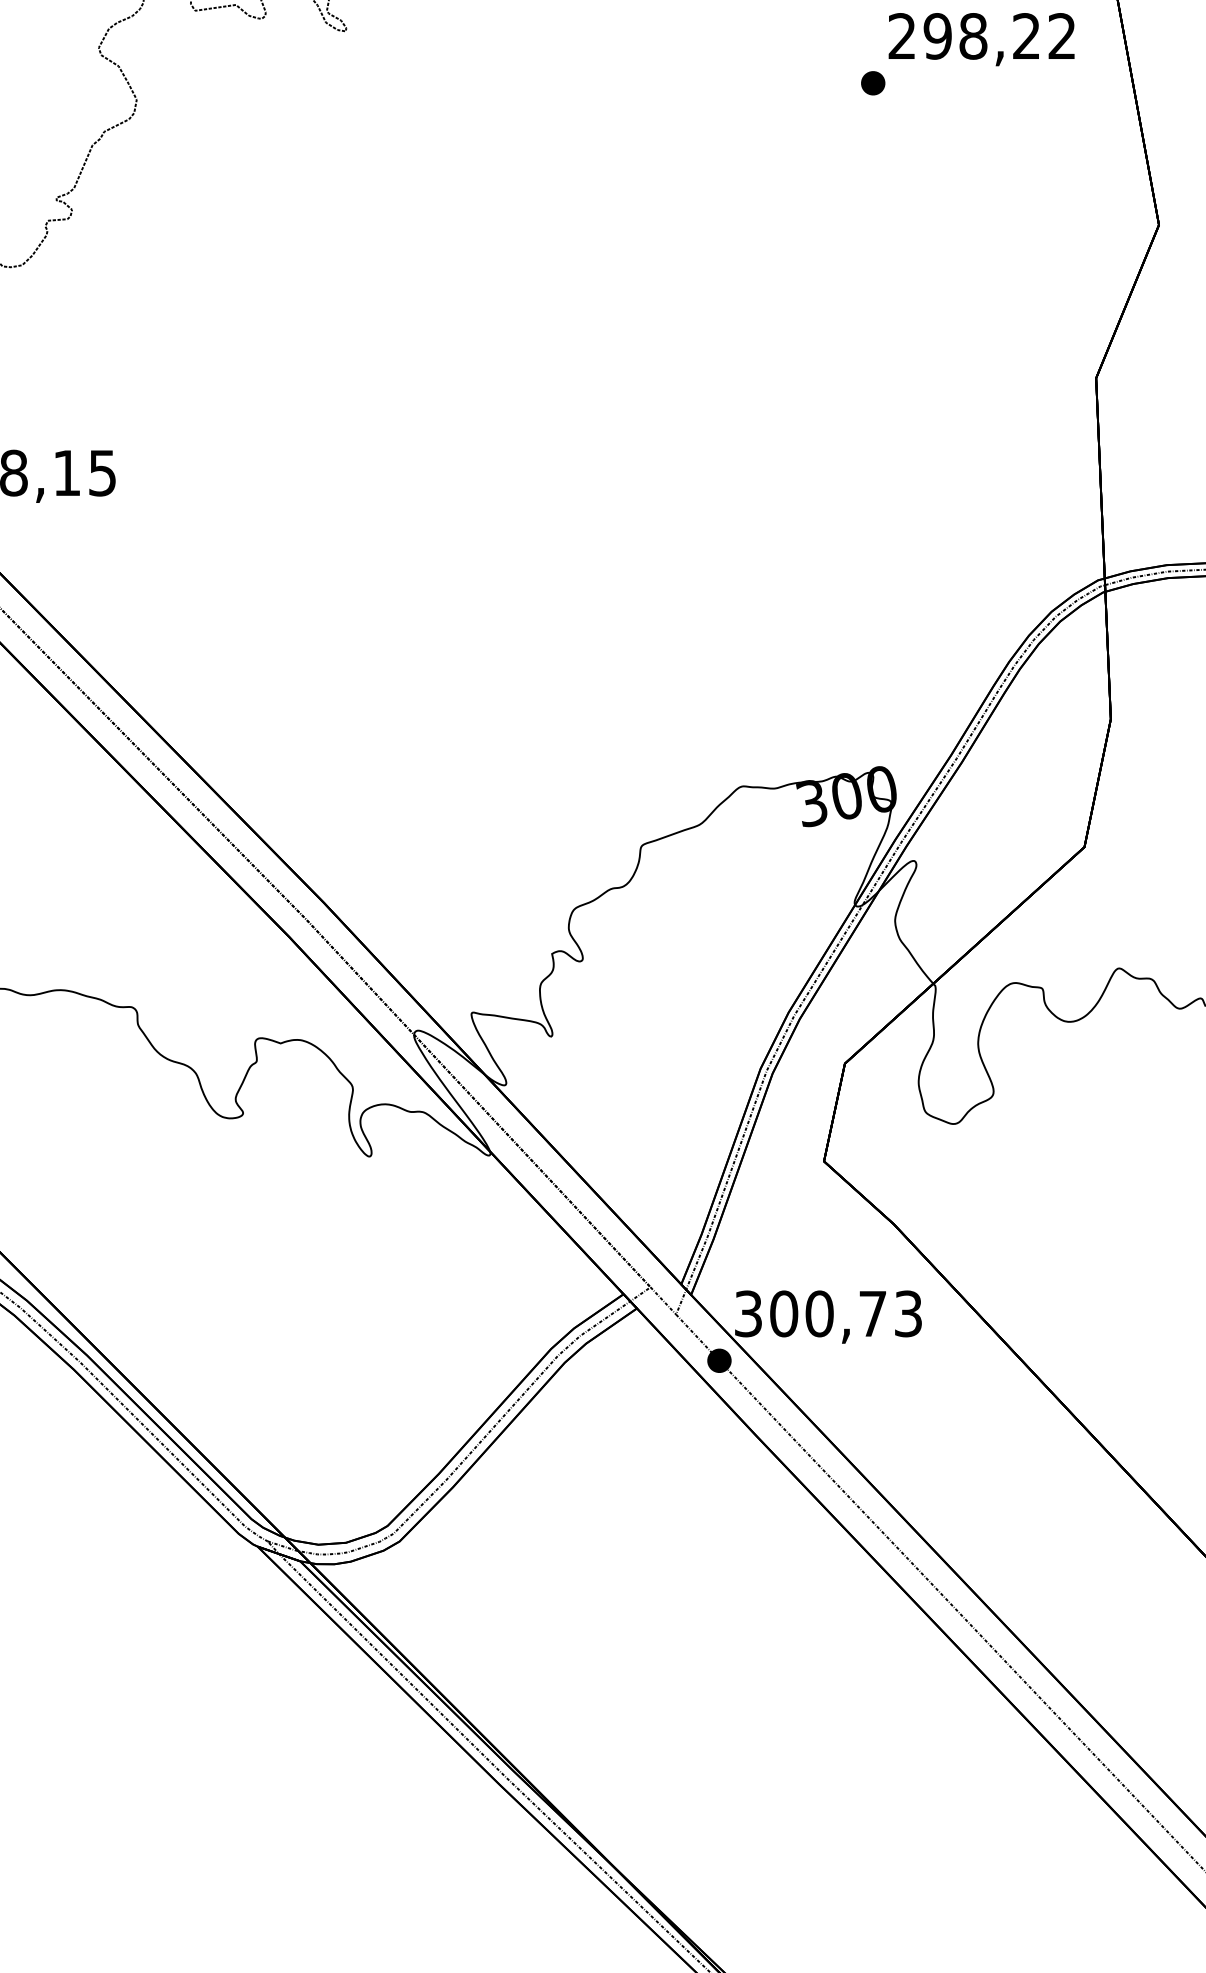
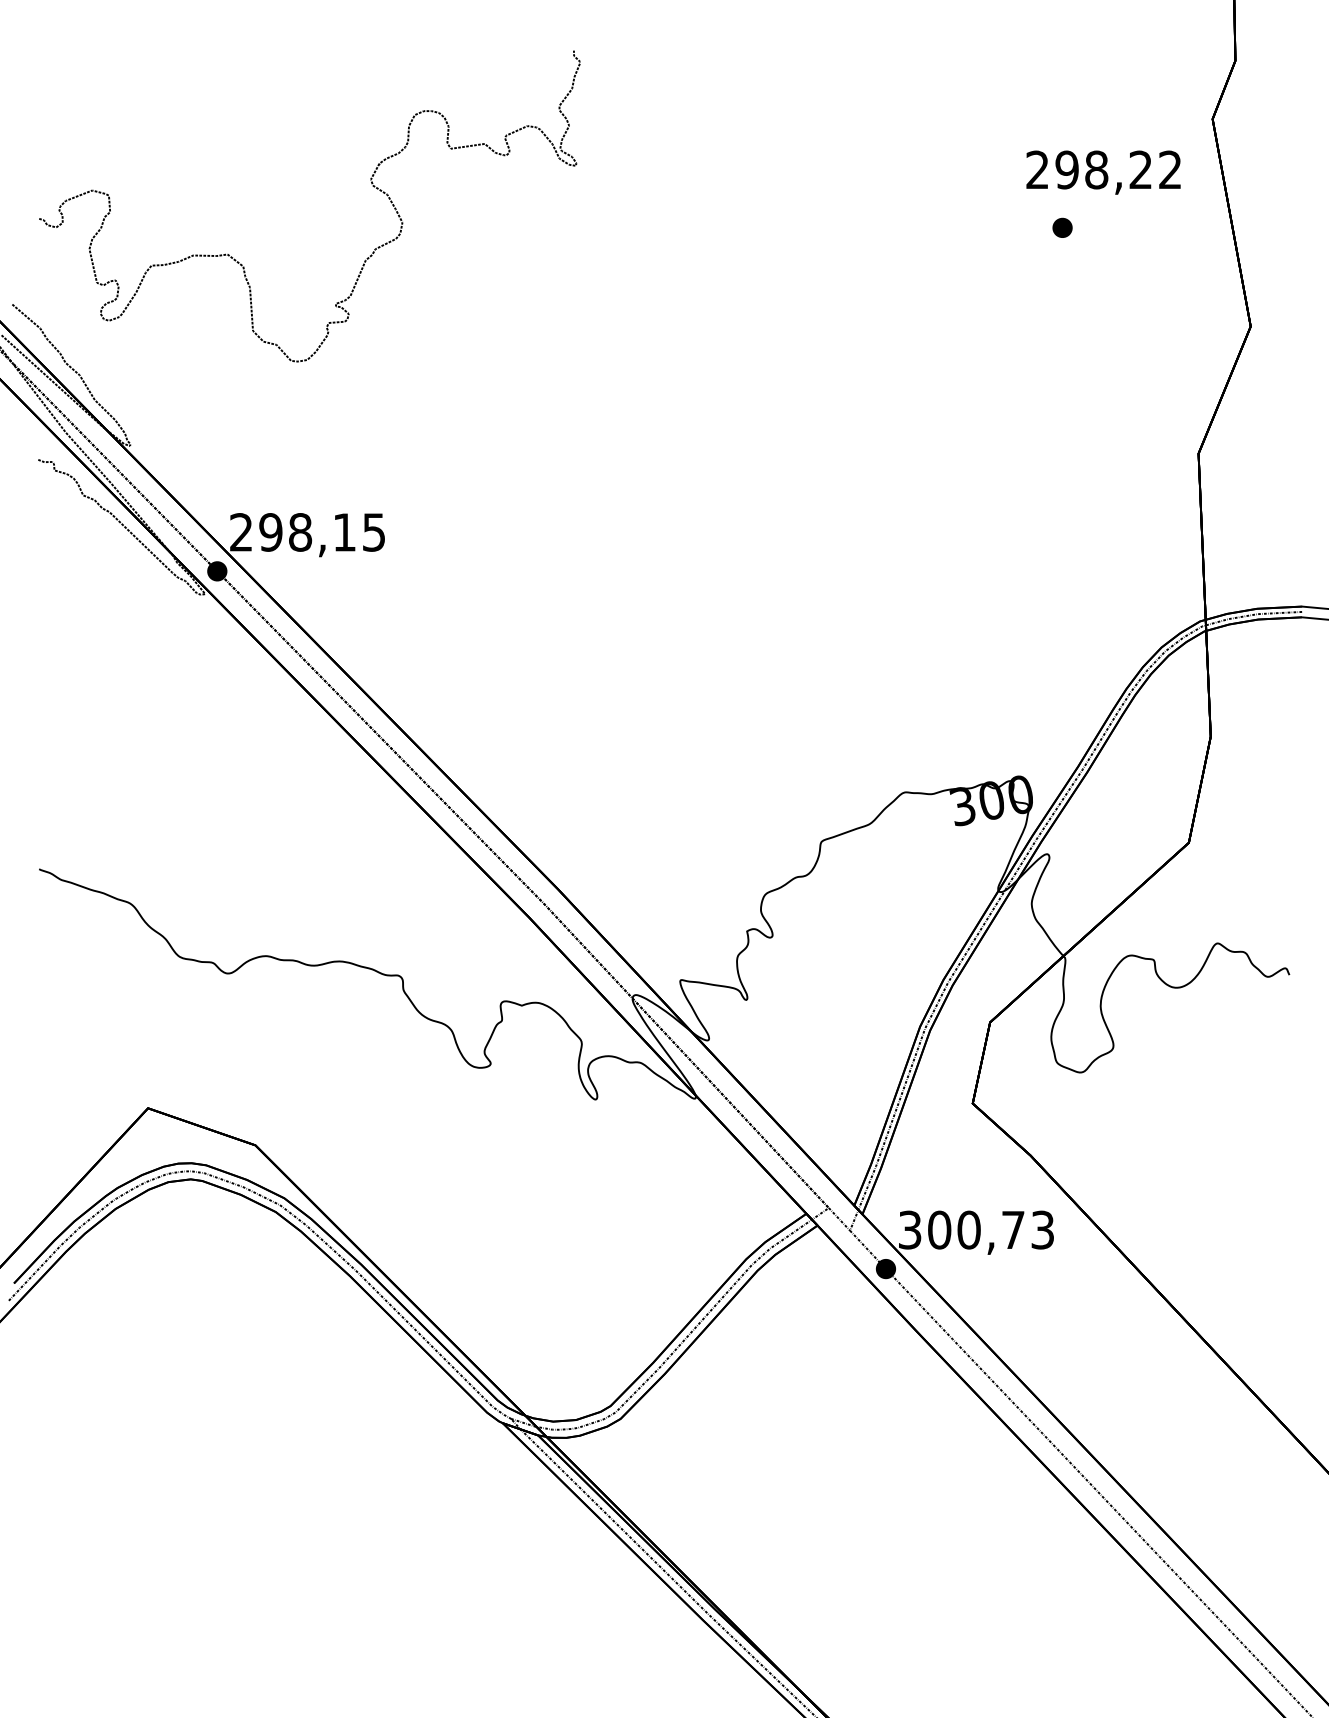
part: (873, 82) -> (1062, 227), moved

